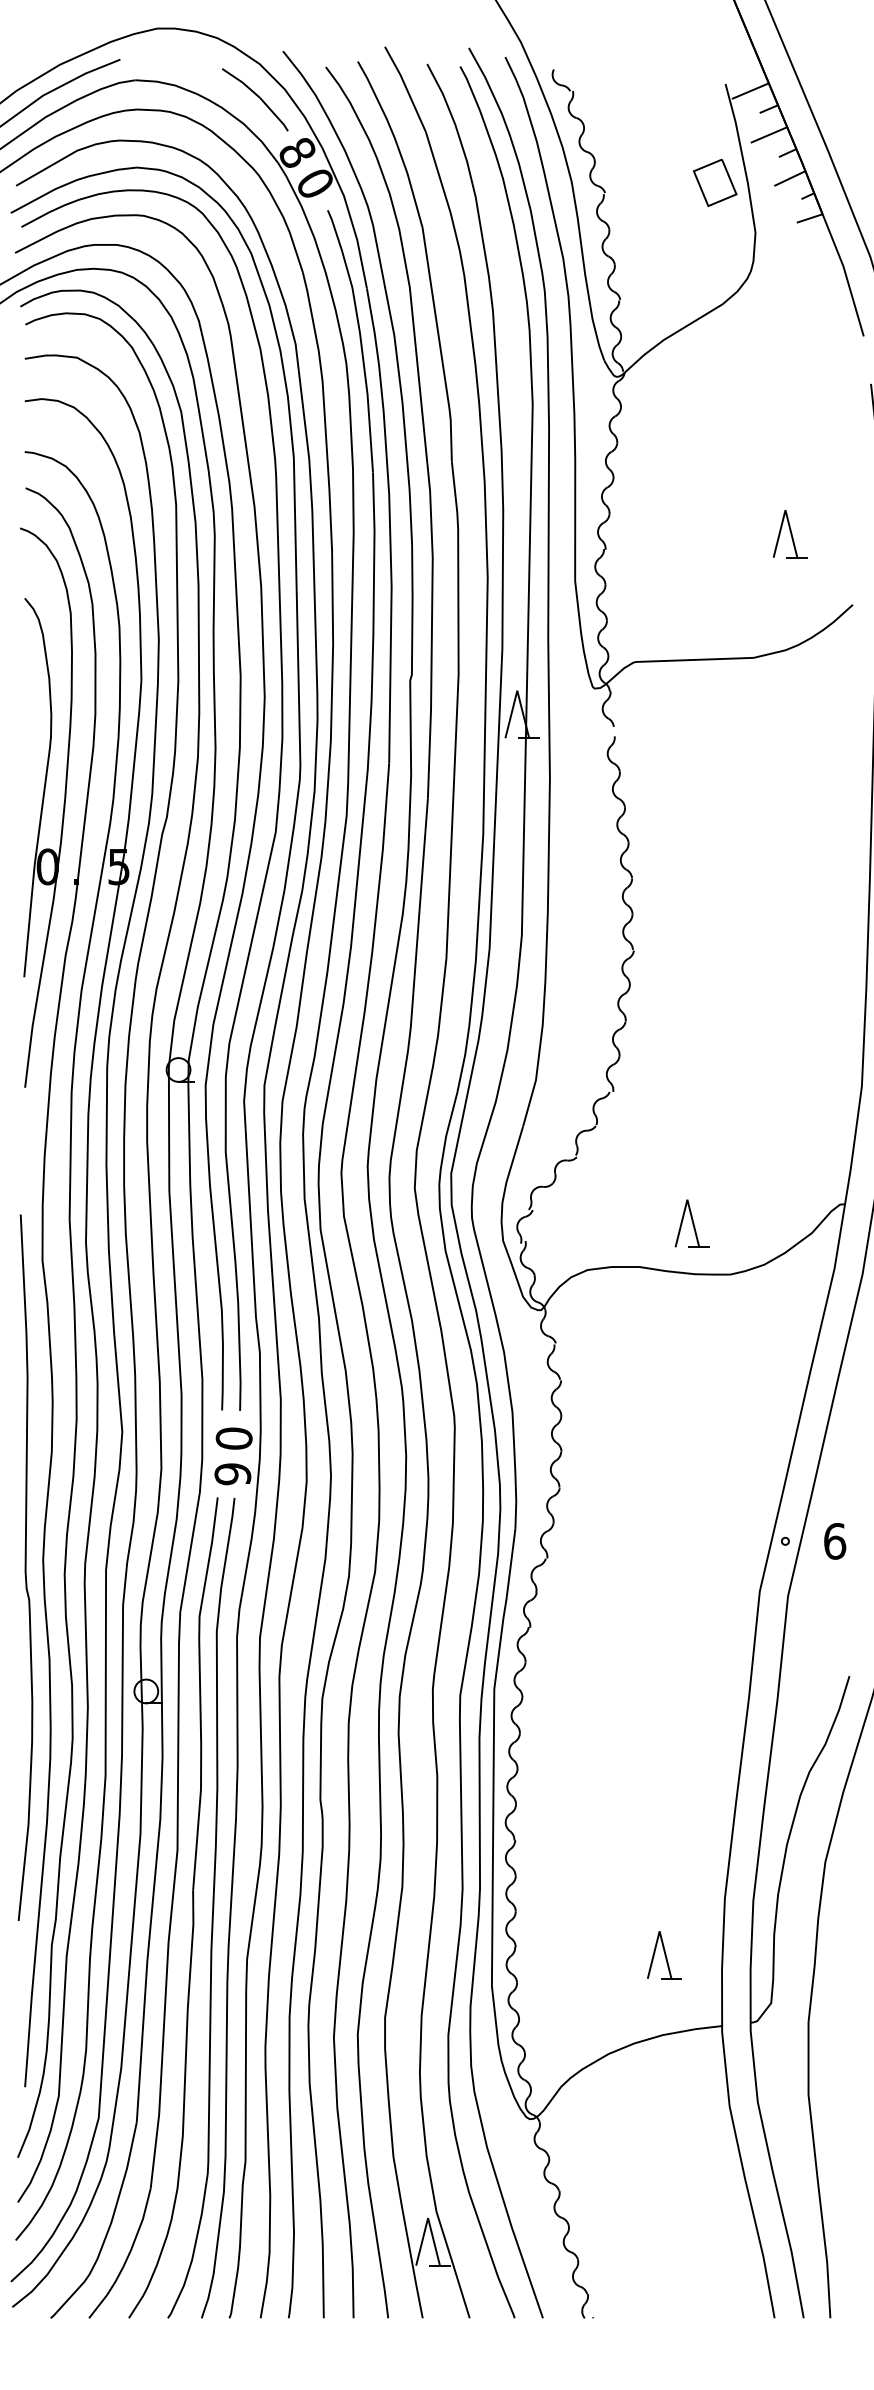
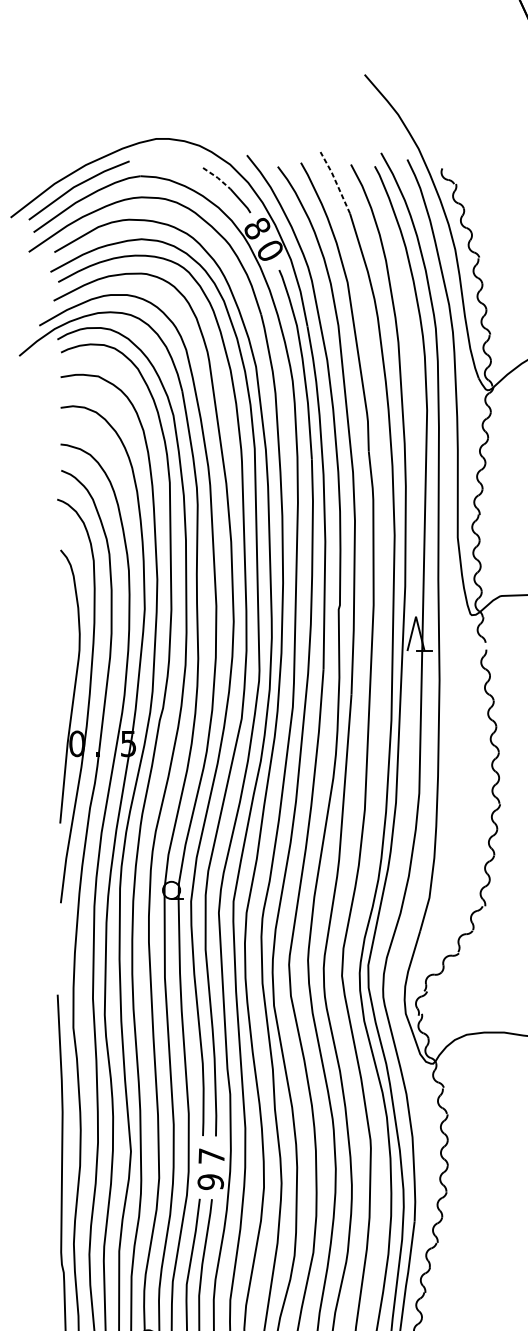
line: (242, 82) -> (217, 177), solid -> dashed
line: (406, 87) -> (336, 181), solid -> dashed
text: (233, 1438) -> (211, 1156), 0 -> 7

